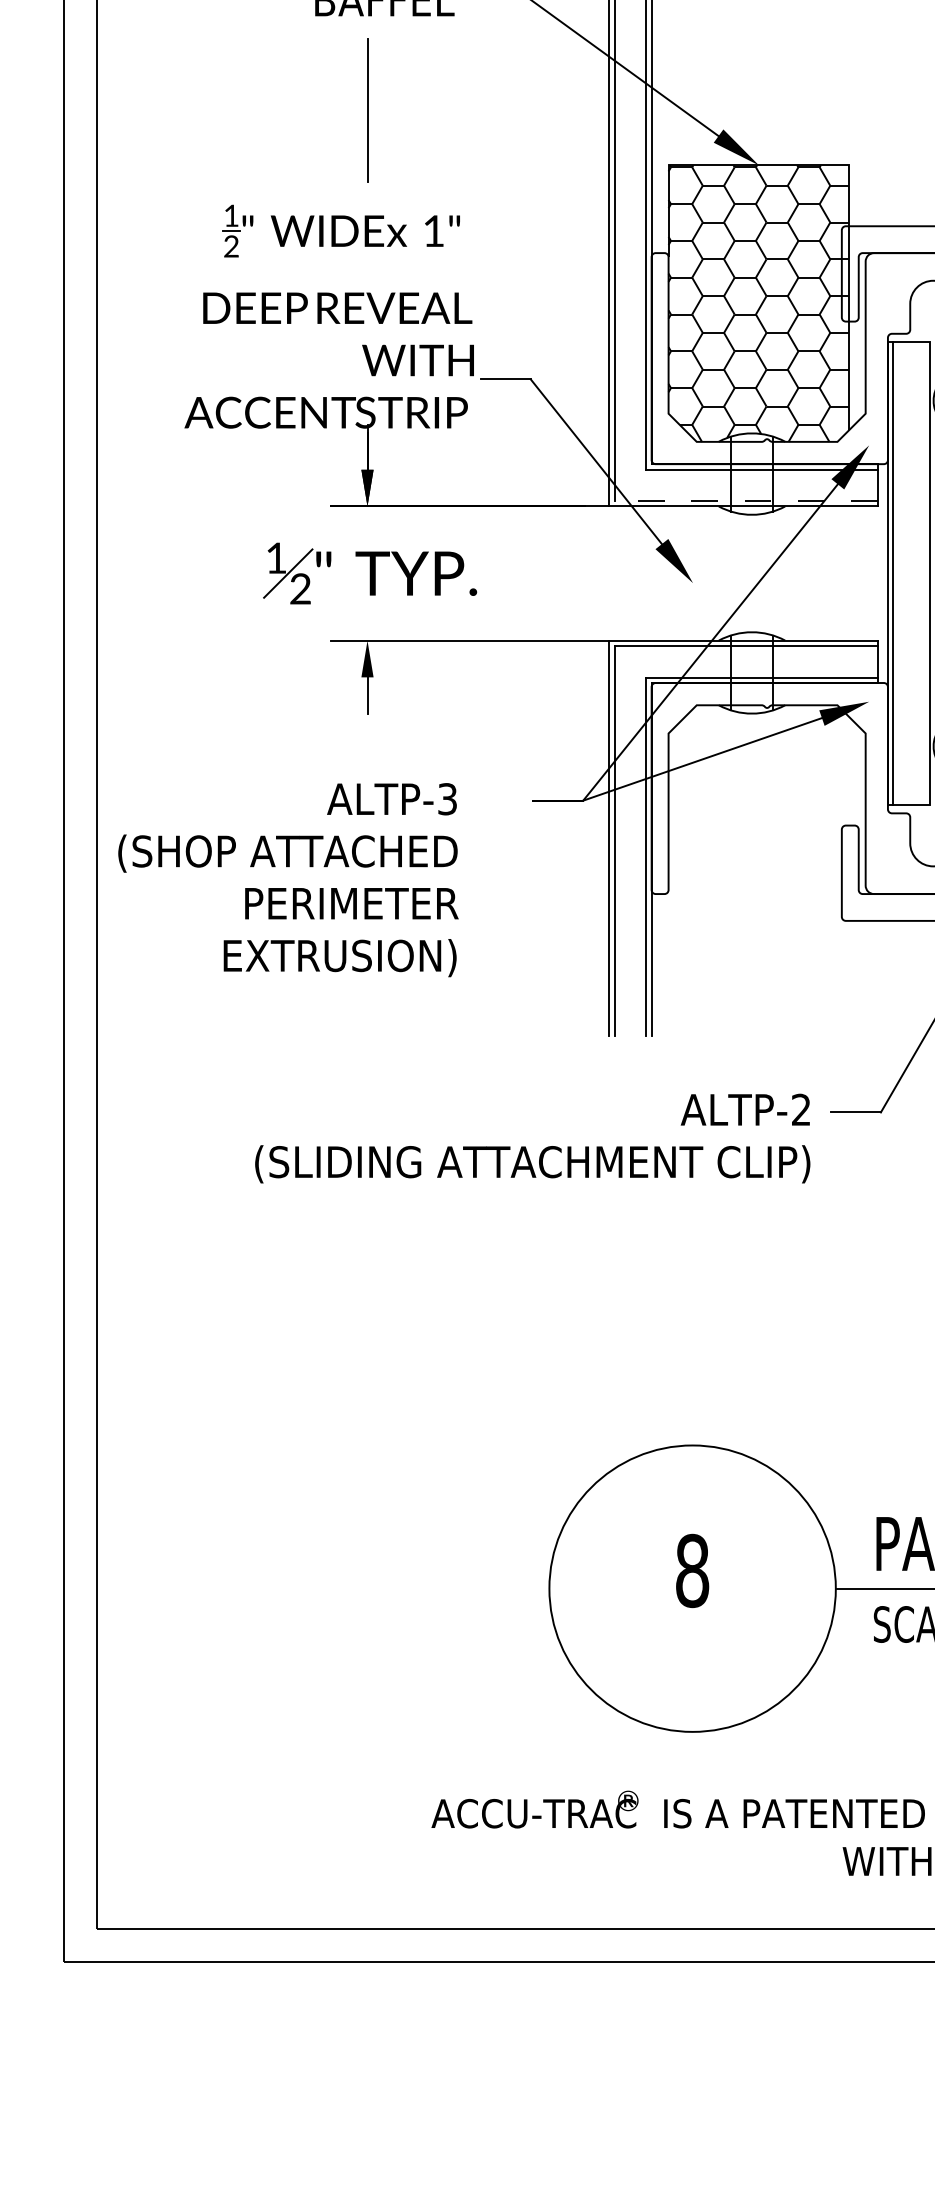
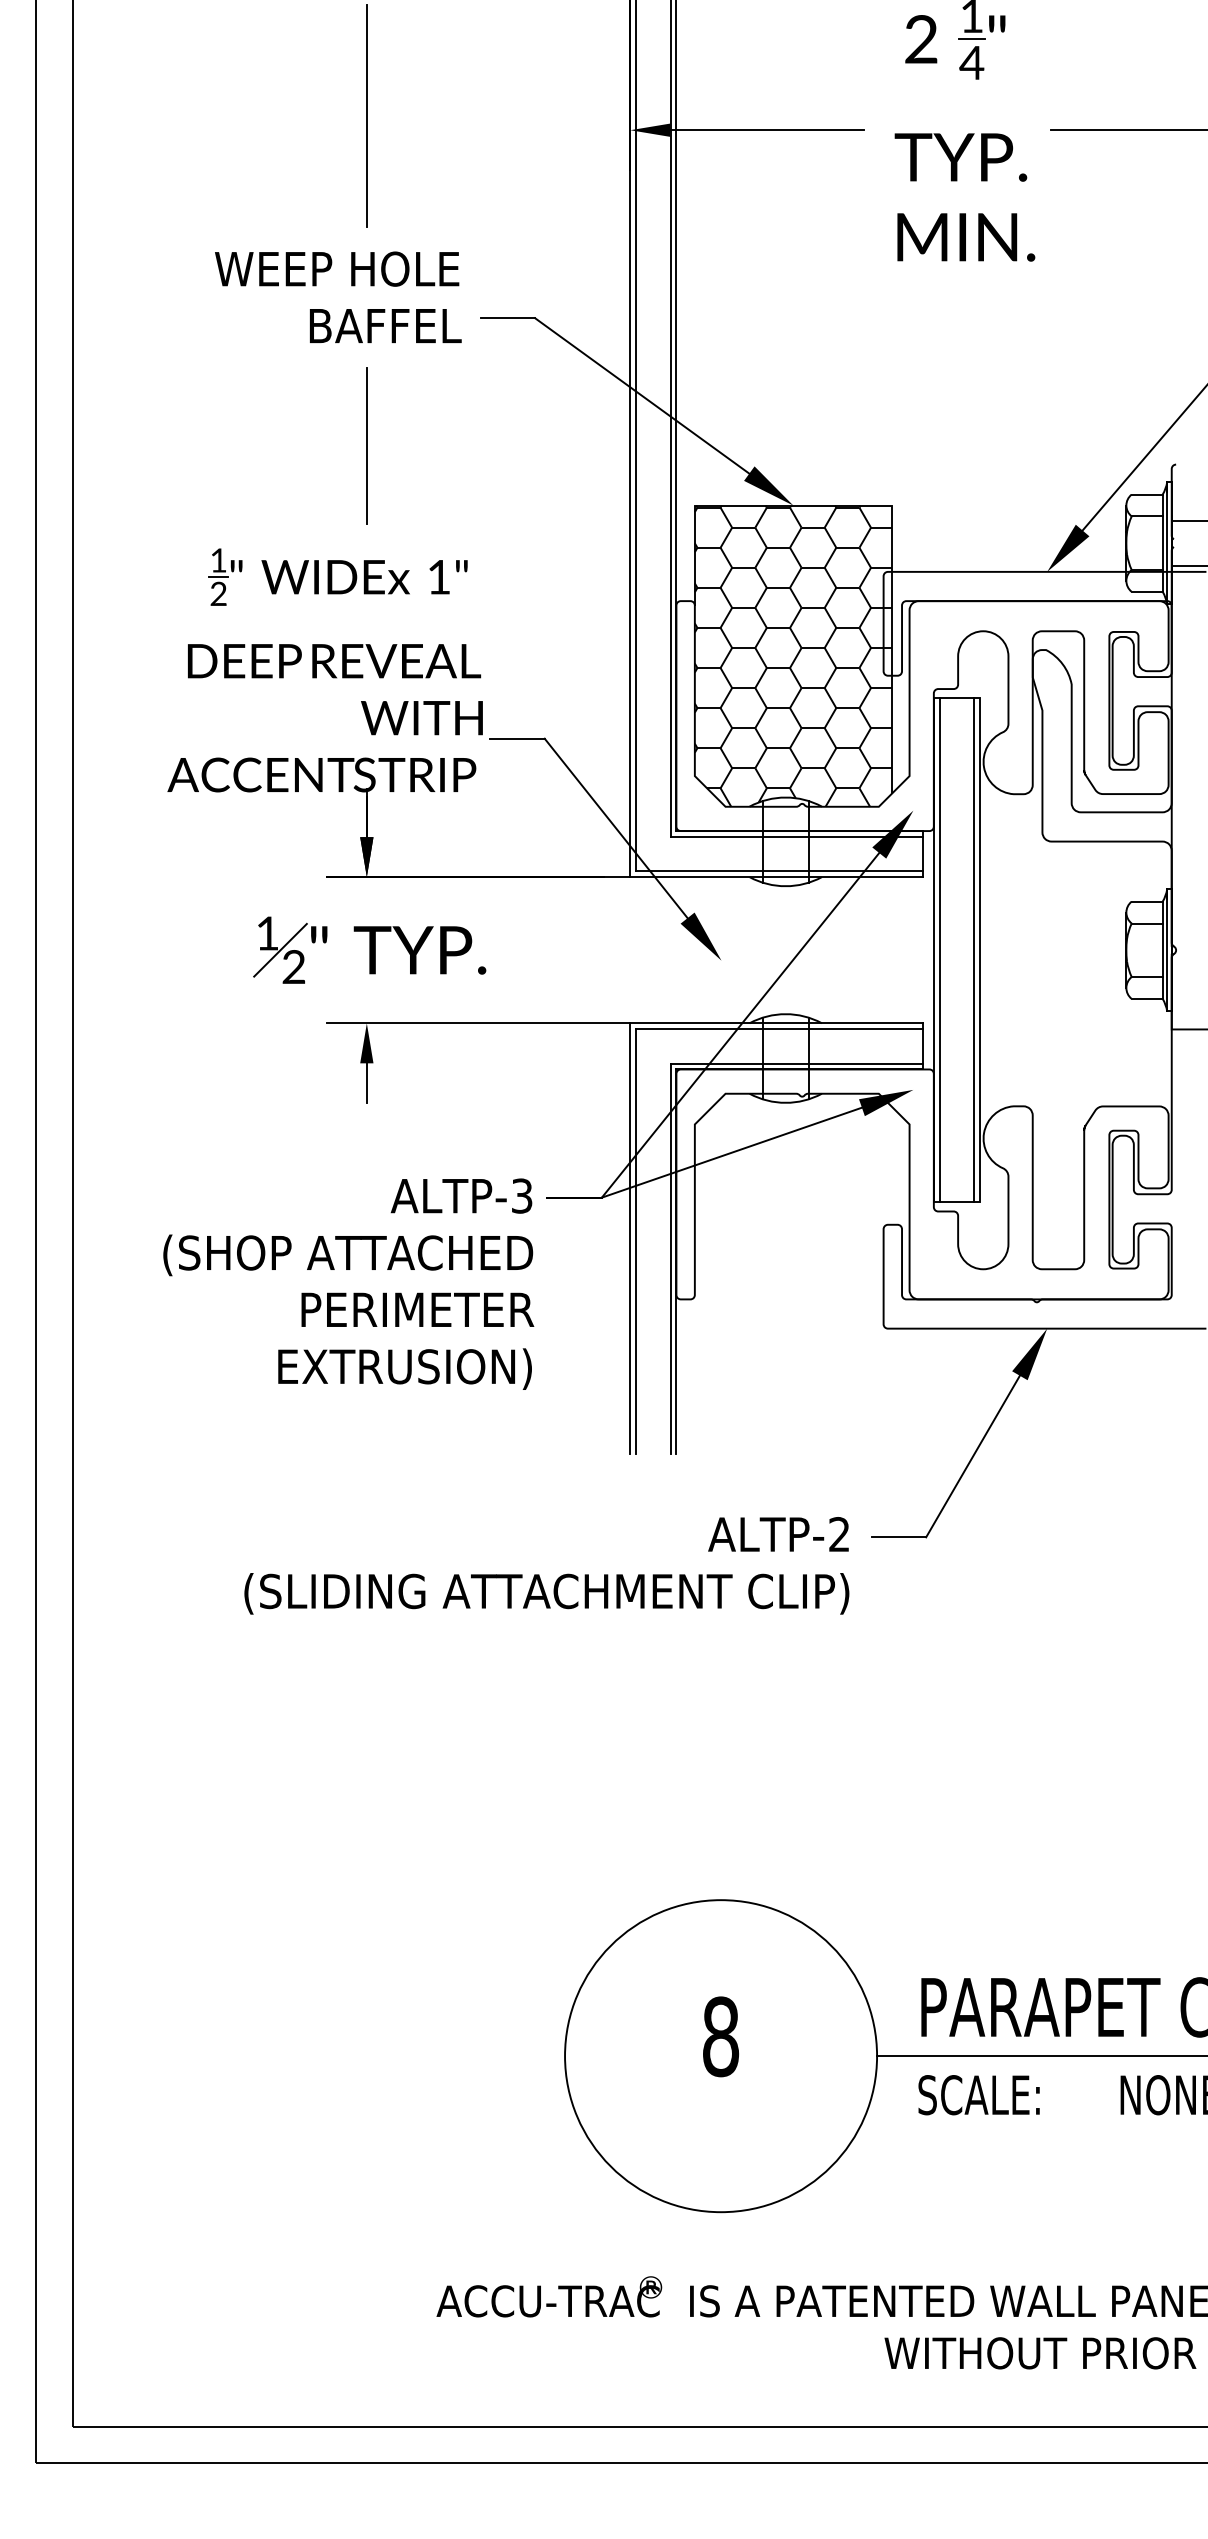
line: (746, 501) -> (779, 871), dashed -> solid
line: (925, 573) -> (974, 950), added
text: (288, 879) -> (348, 1283), moved

